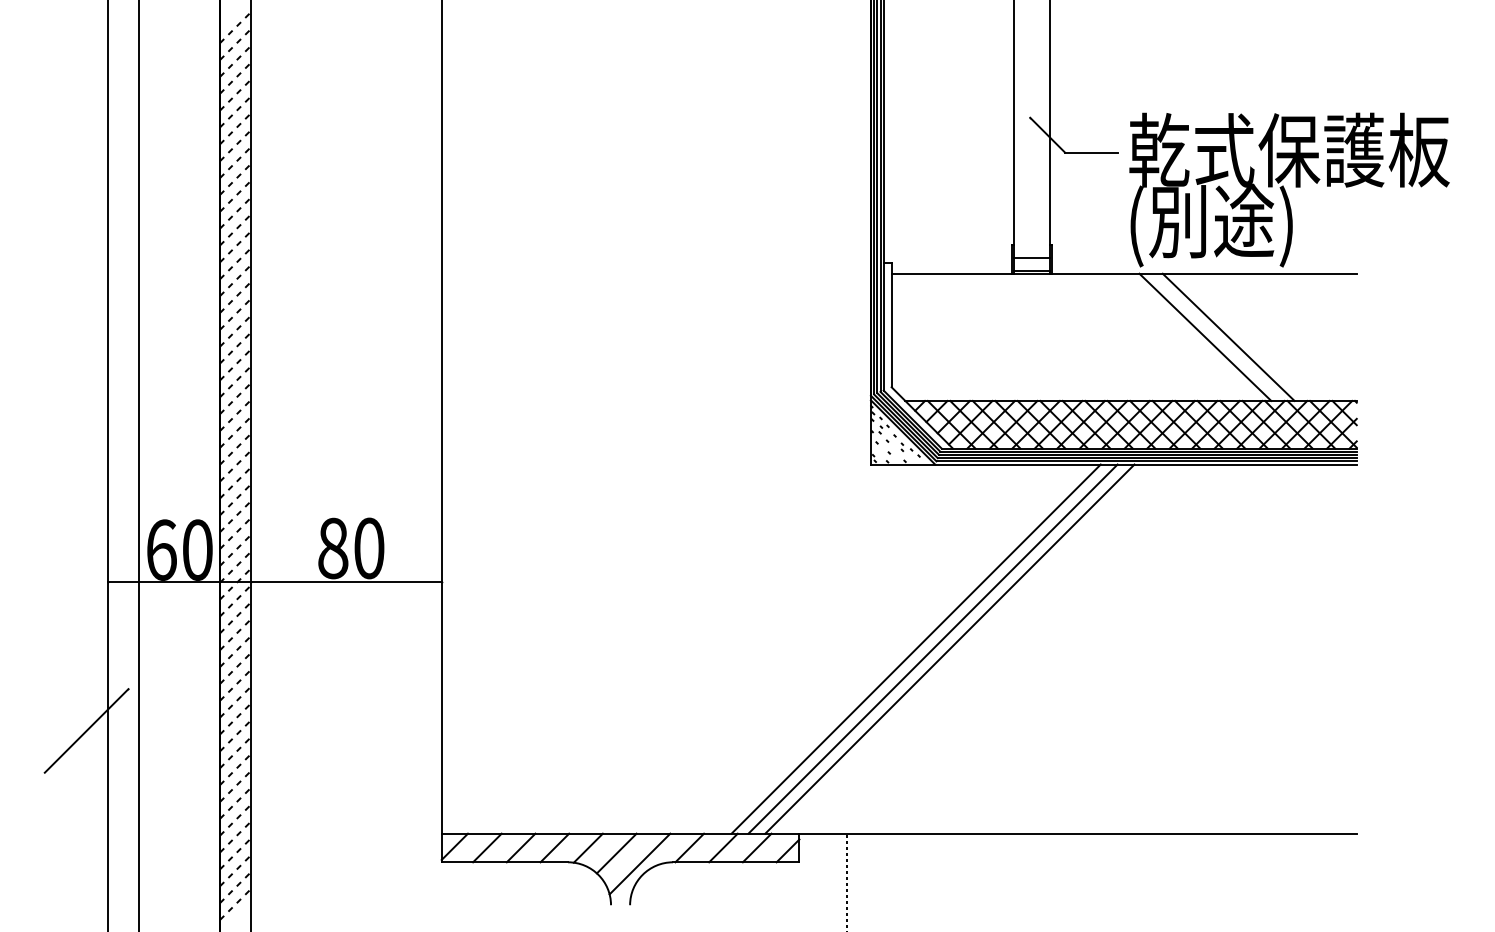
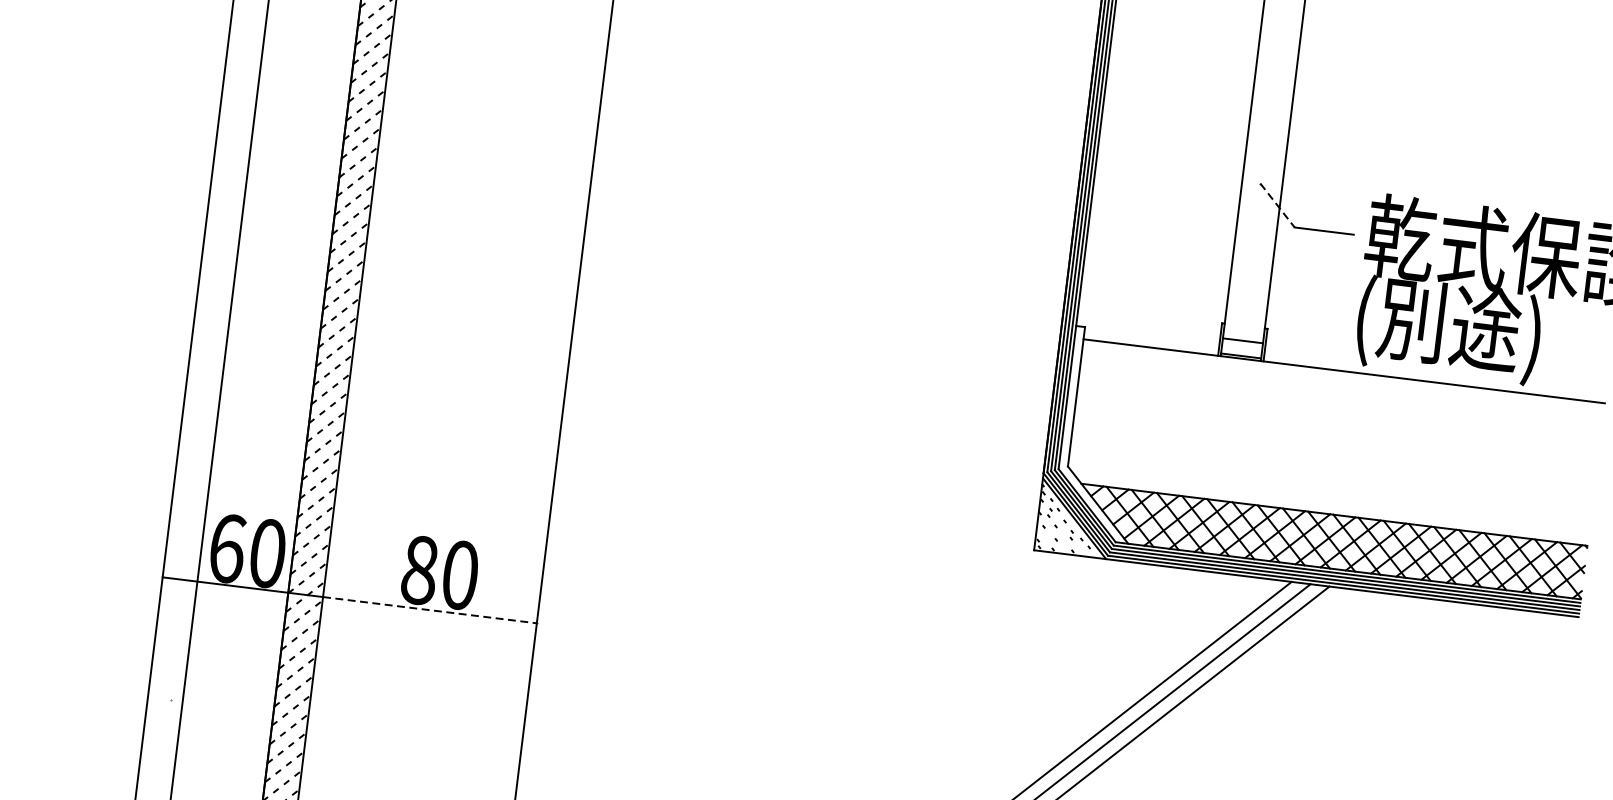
line: (1047, 135) -> (1277, 205), solid -> dashed
line: (1205, 336) -> (1426, 452), removed
line: (1228, 336) -> (1452, 455), removed
line: (346, 582) -> (430, 610), solid -> dashed
line: (86, 730) -> (118, 740), removed

